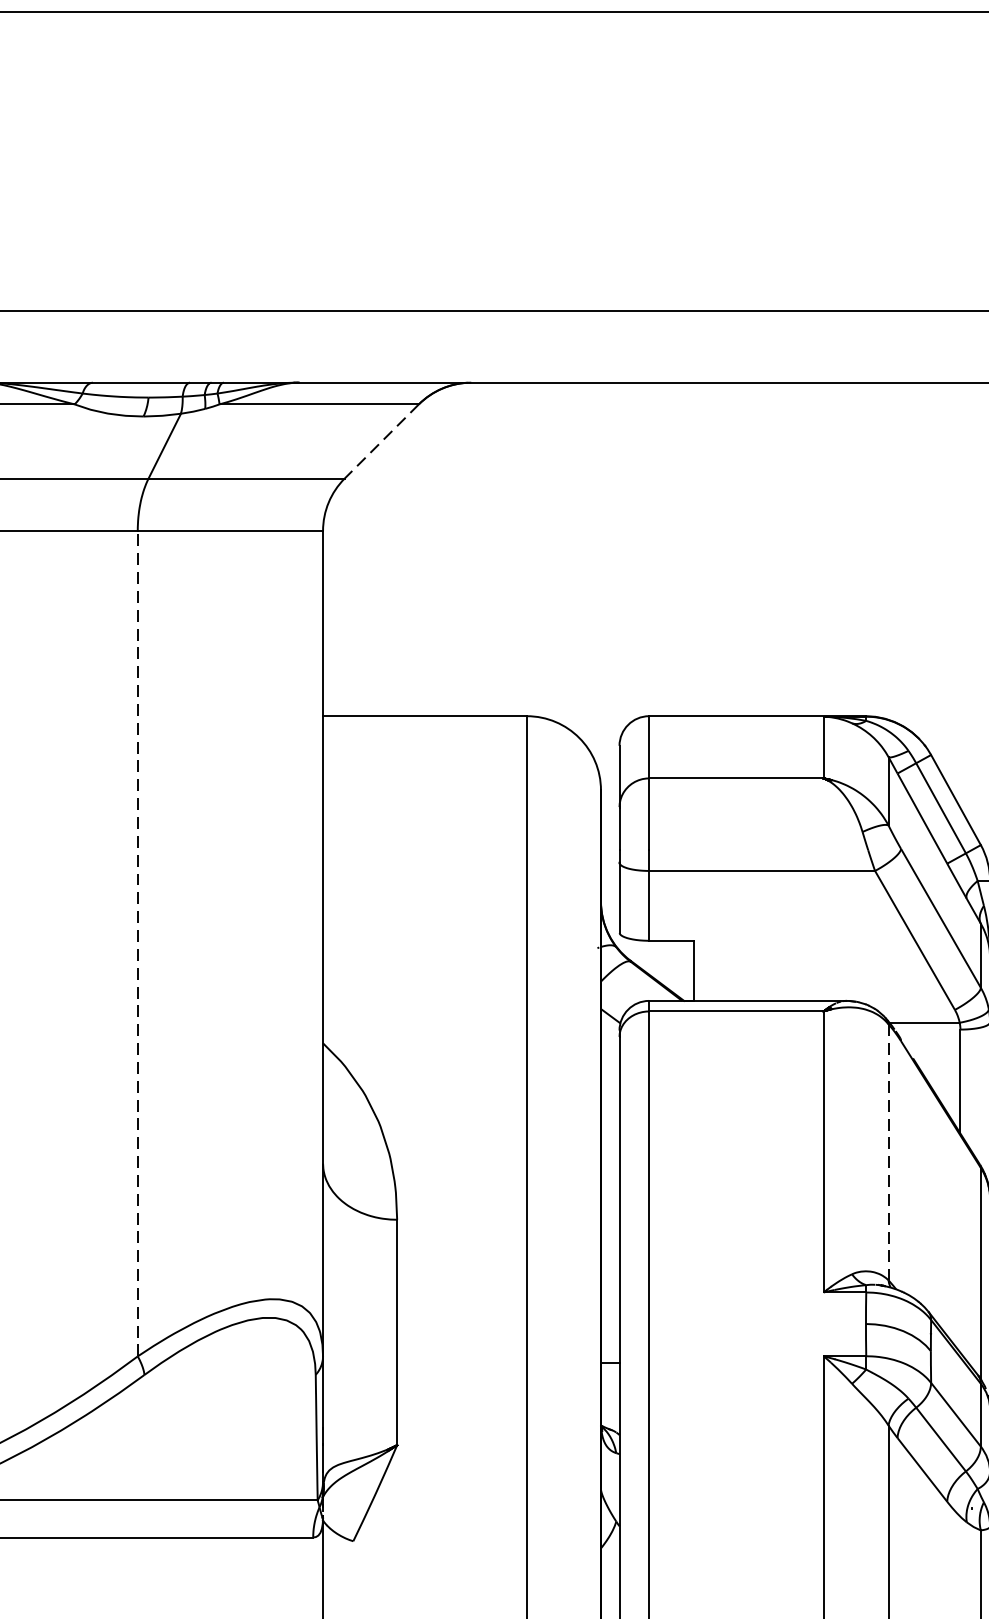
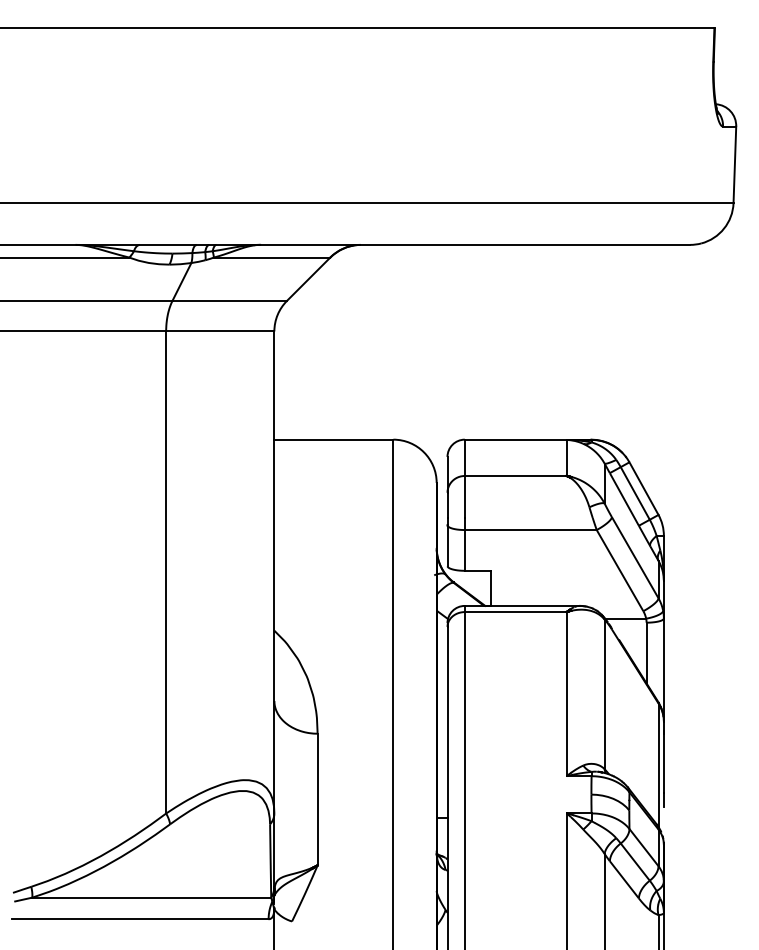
line: (381, 441) -> (308, 279), dashed -> solid
line: (138, 941) -> (166, 571), dashed -> solid
line: (888, 1152) -> (604, 694), dashed -> solid

